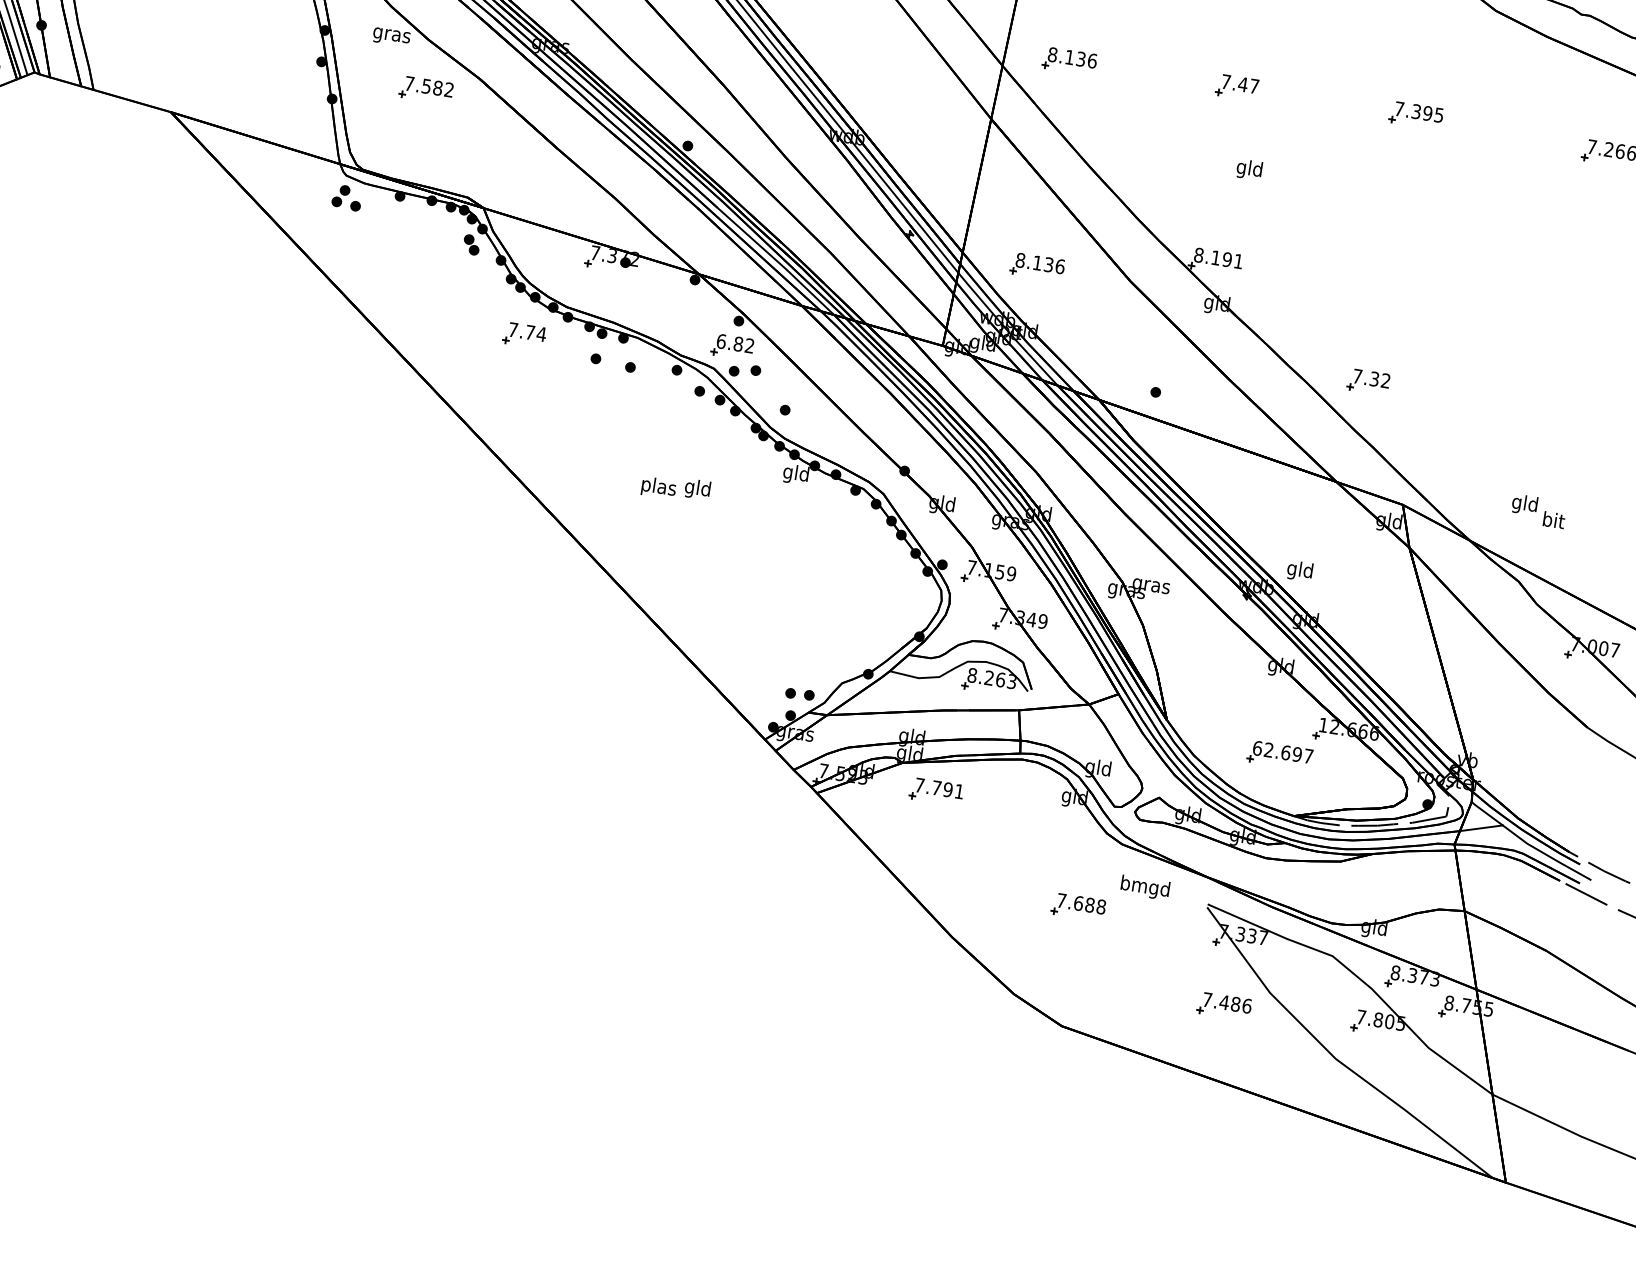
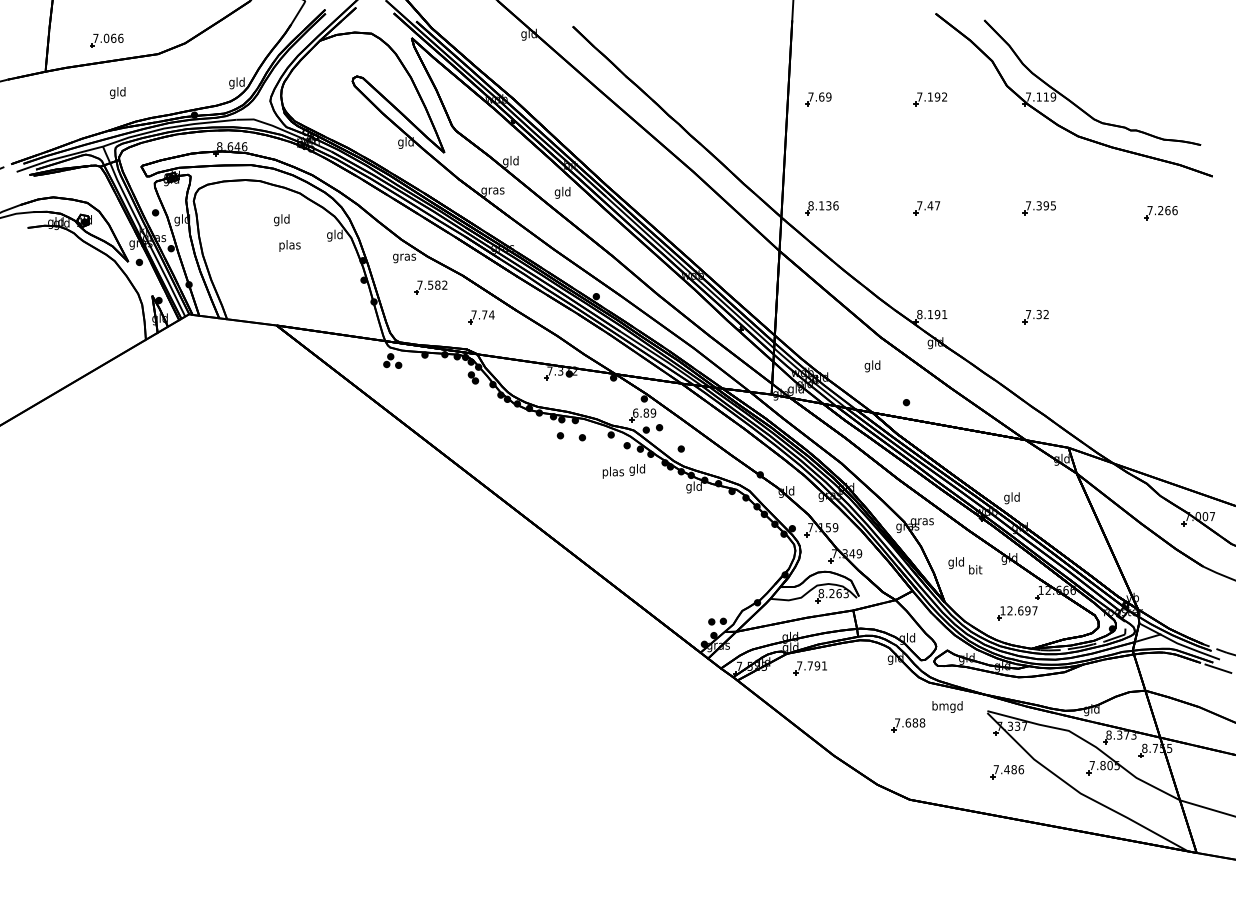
text: (1249, 170) -> (872, 366), moved
part: (1036, 267) -> (821, 337), removed
part: (524, 335) -> (481, 317), moved
text: (750, 344) -> (653, 412), 6.82 -> 6.89
part: (1367, 382) -> (1035, 317), moved
text: (675, 488) -> (623, 471), moved
text: (1538, 510) -> (965, 565), moved
text: (1256, 747) -> (1002, 610), 62.697 -> 12.697

